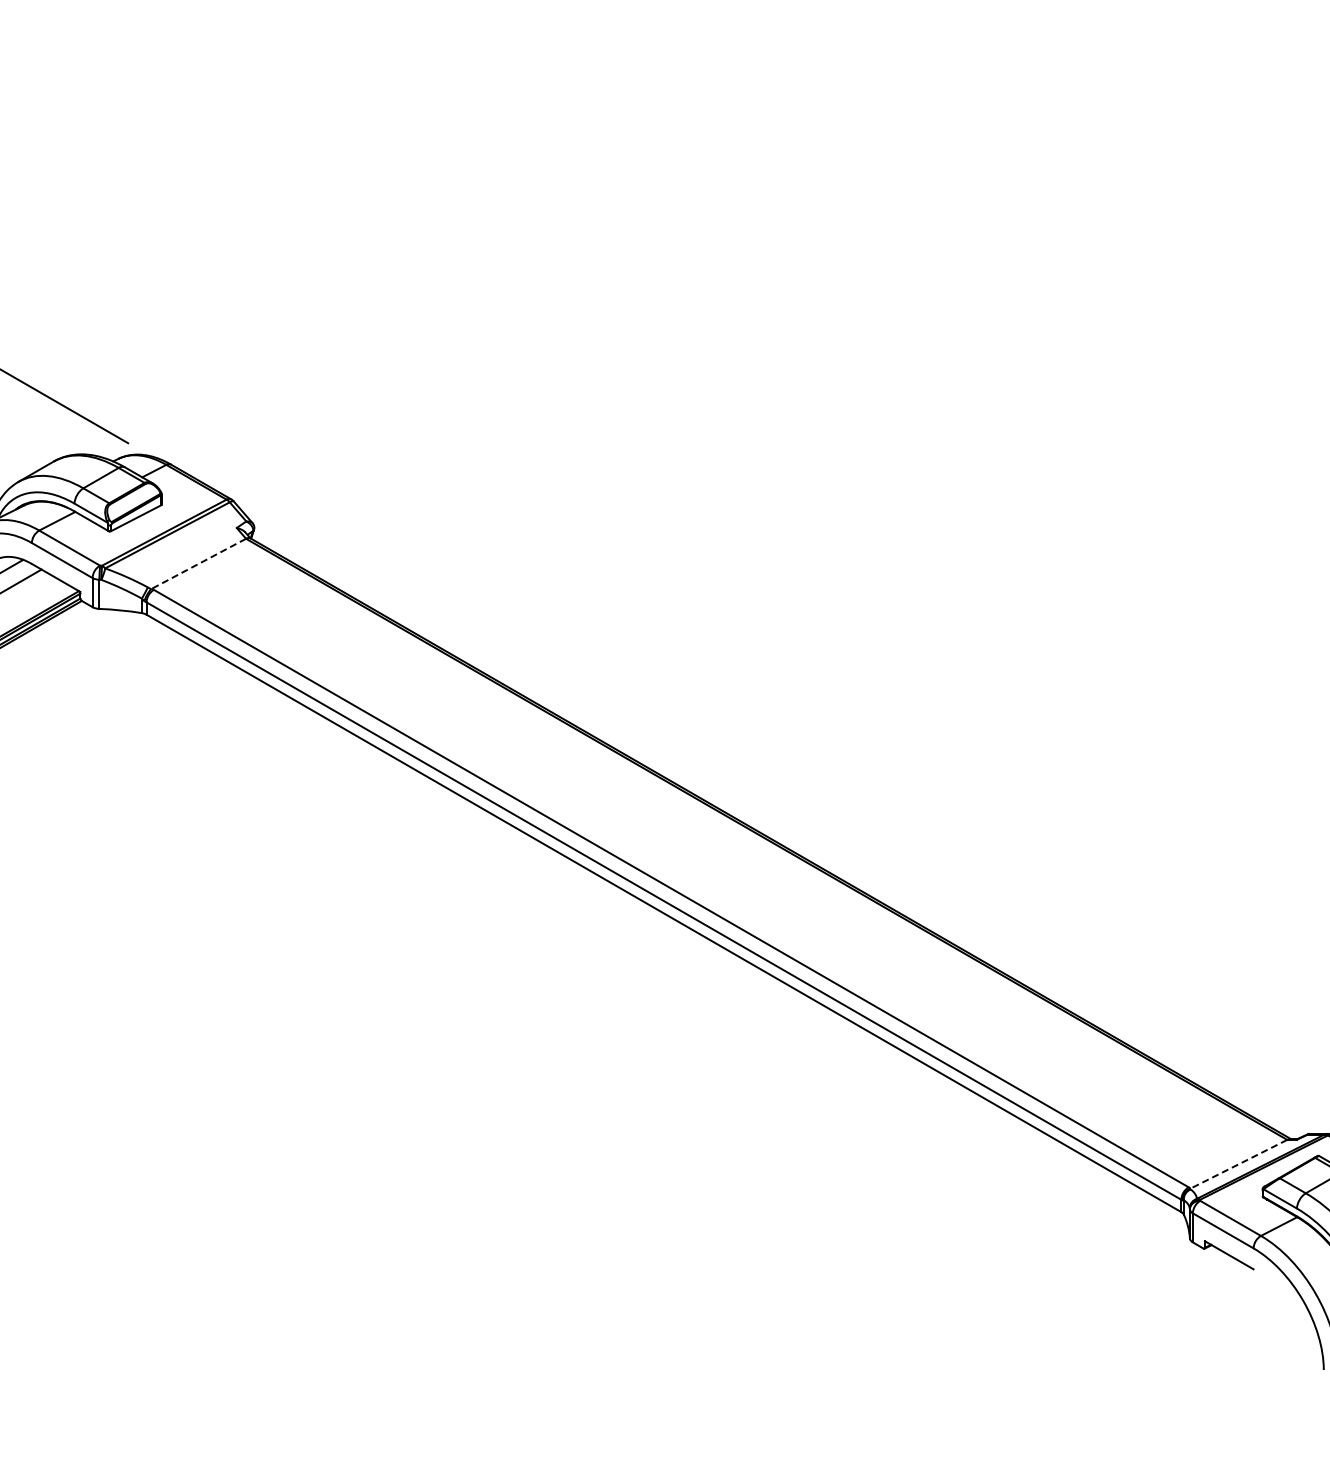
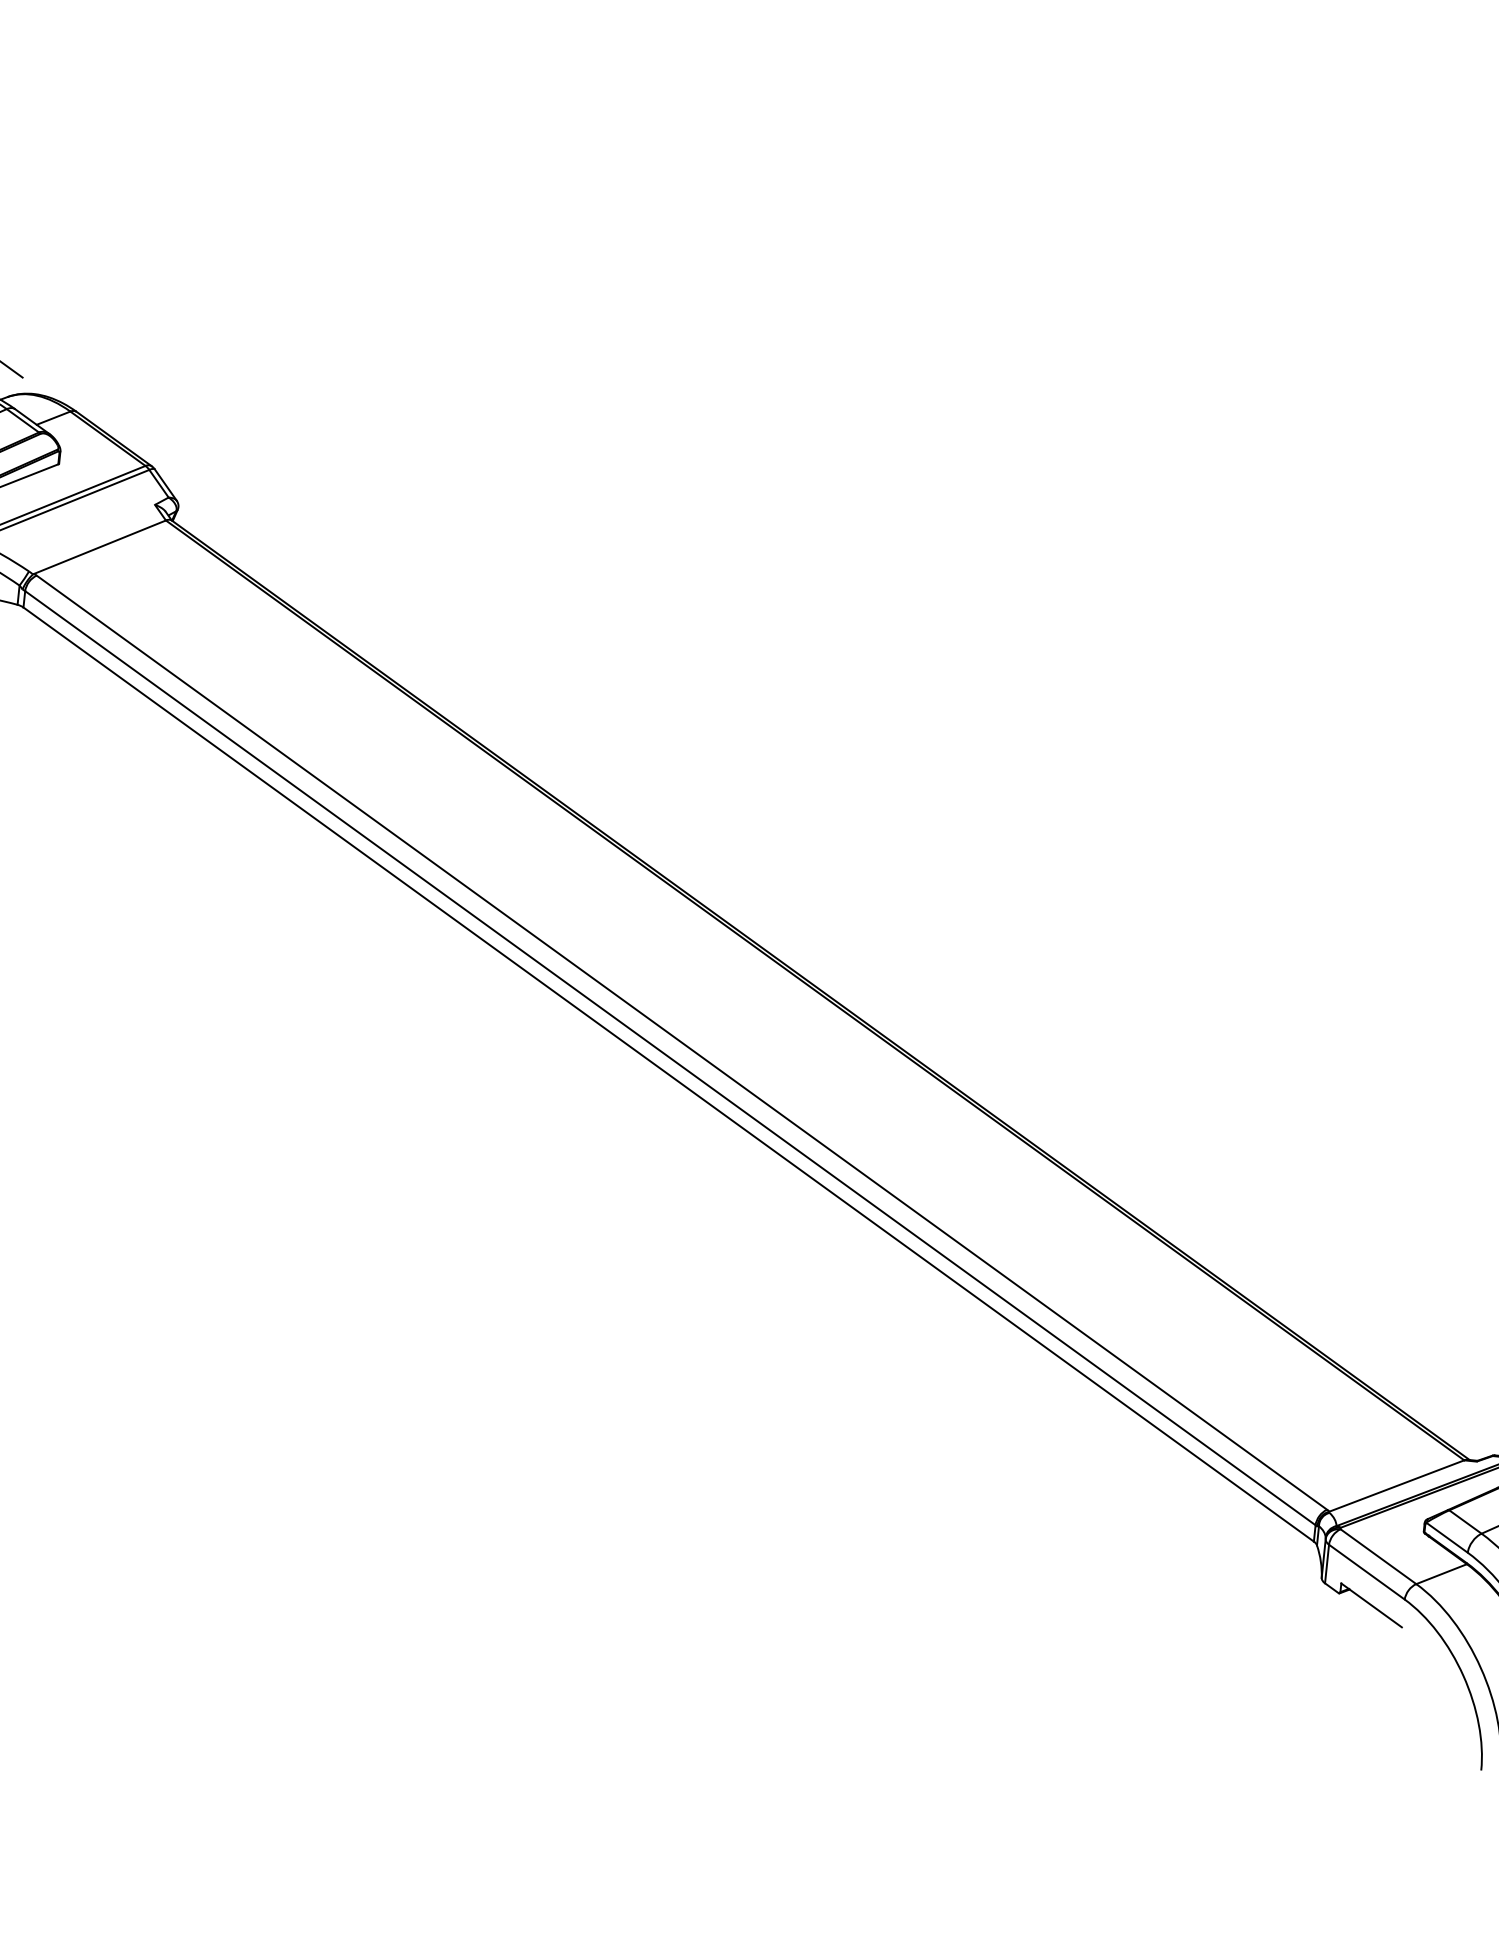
line: (198, 564) -> (99, 548), dashed -> solid
line: (1238, 1164) -> (1396, 1486), dashed -> solid

